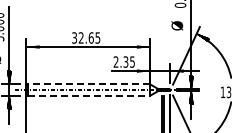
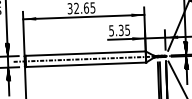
text: (115, 61) -> (110, 30), 2.35 -> 5.35
line: (88, 84) -> (85, 53), dashed -> solid
line: (89, 95) -> (86, 64), dashed -> solid

